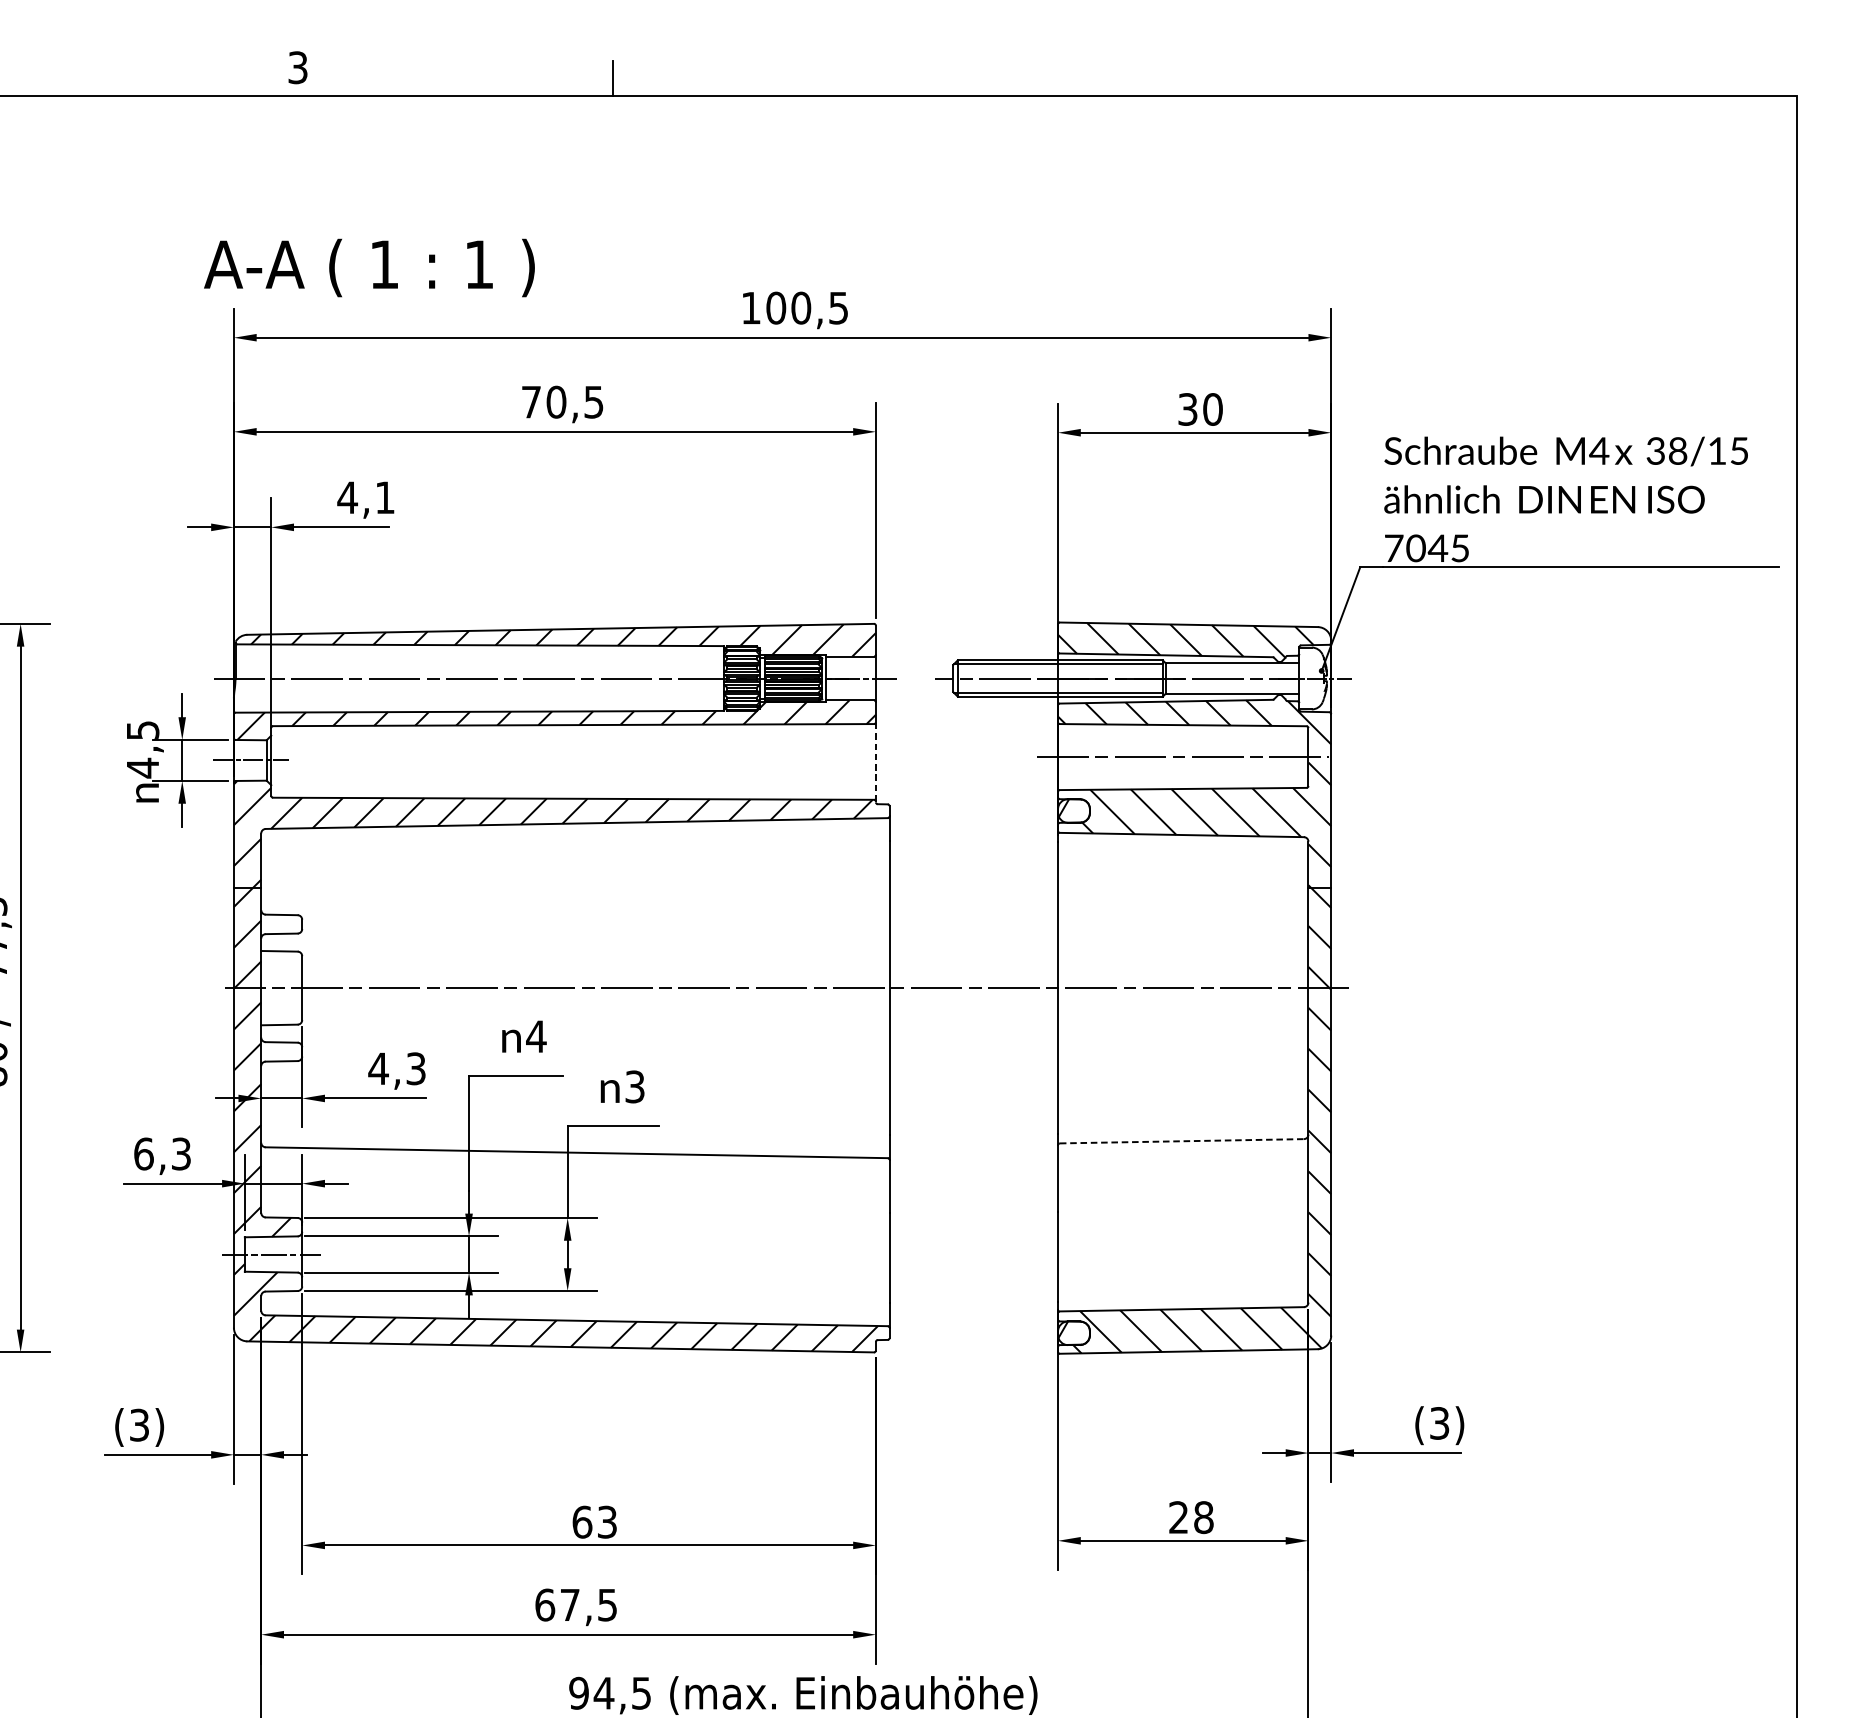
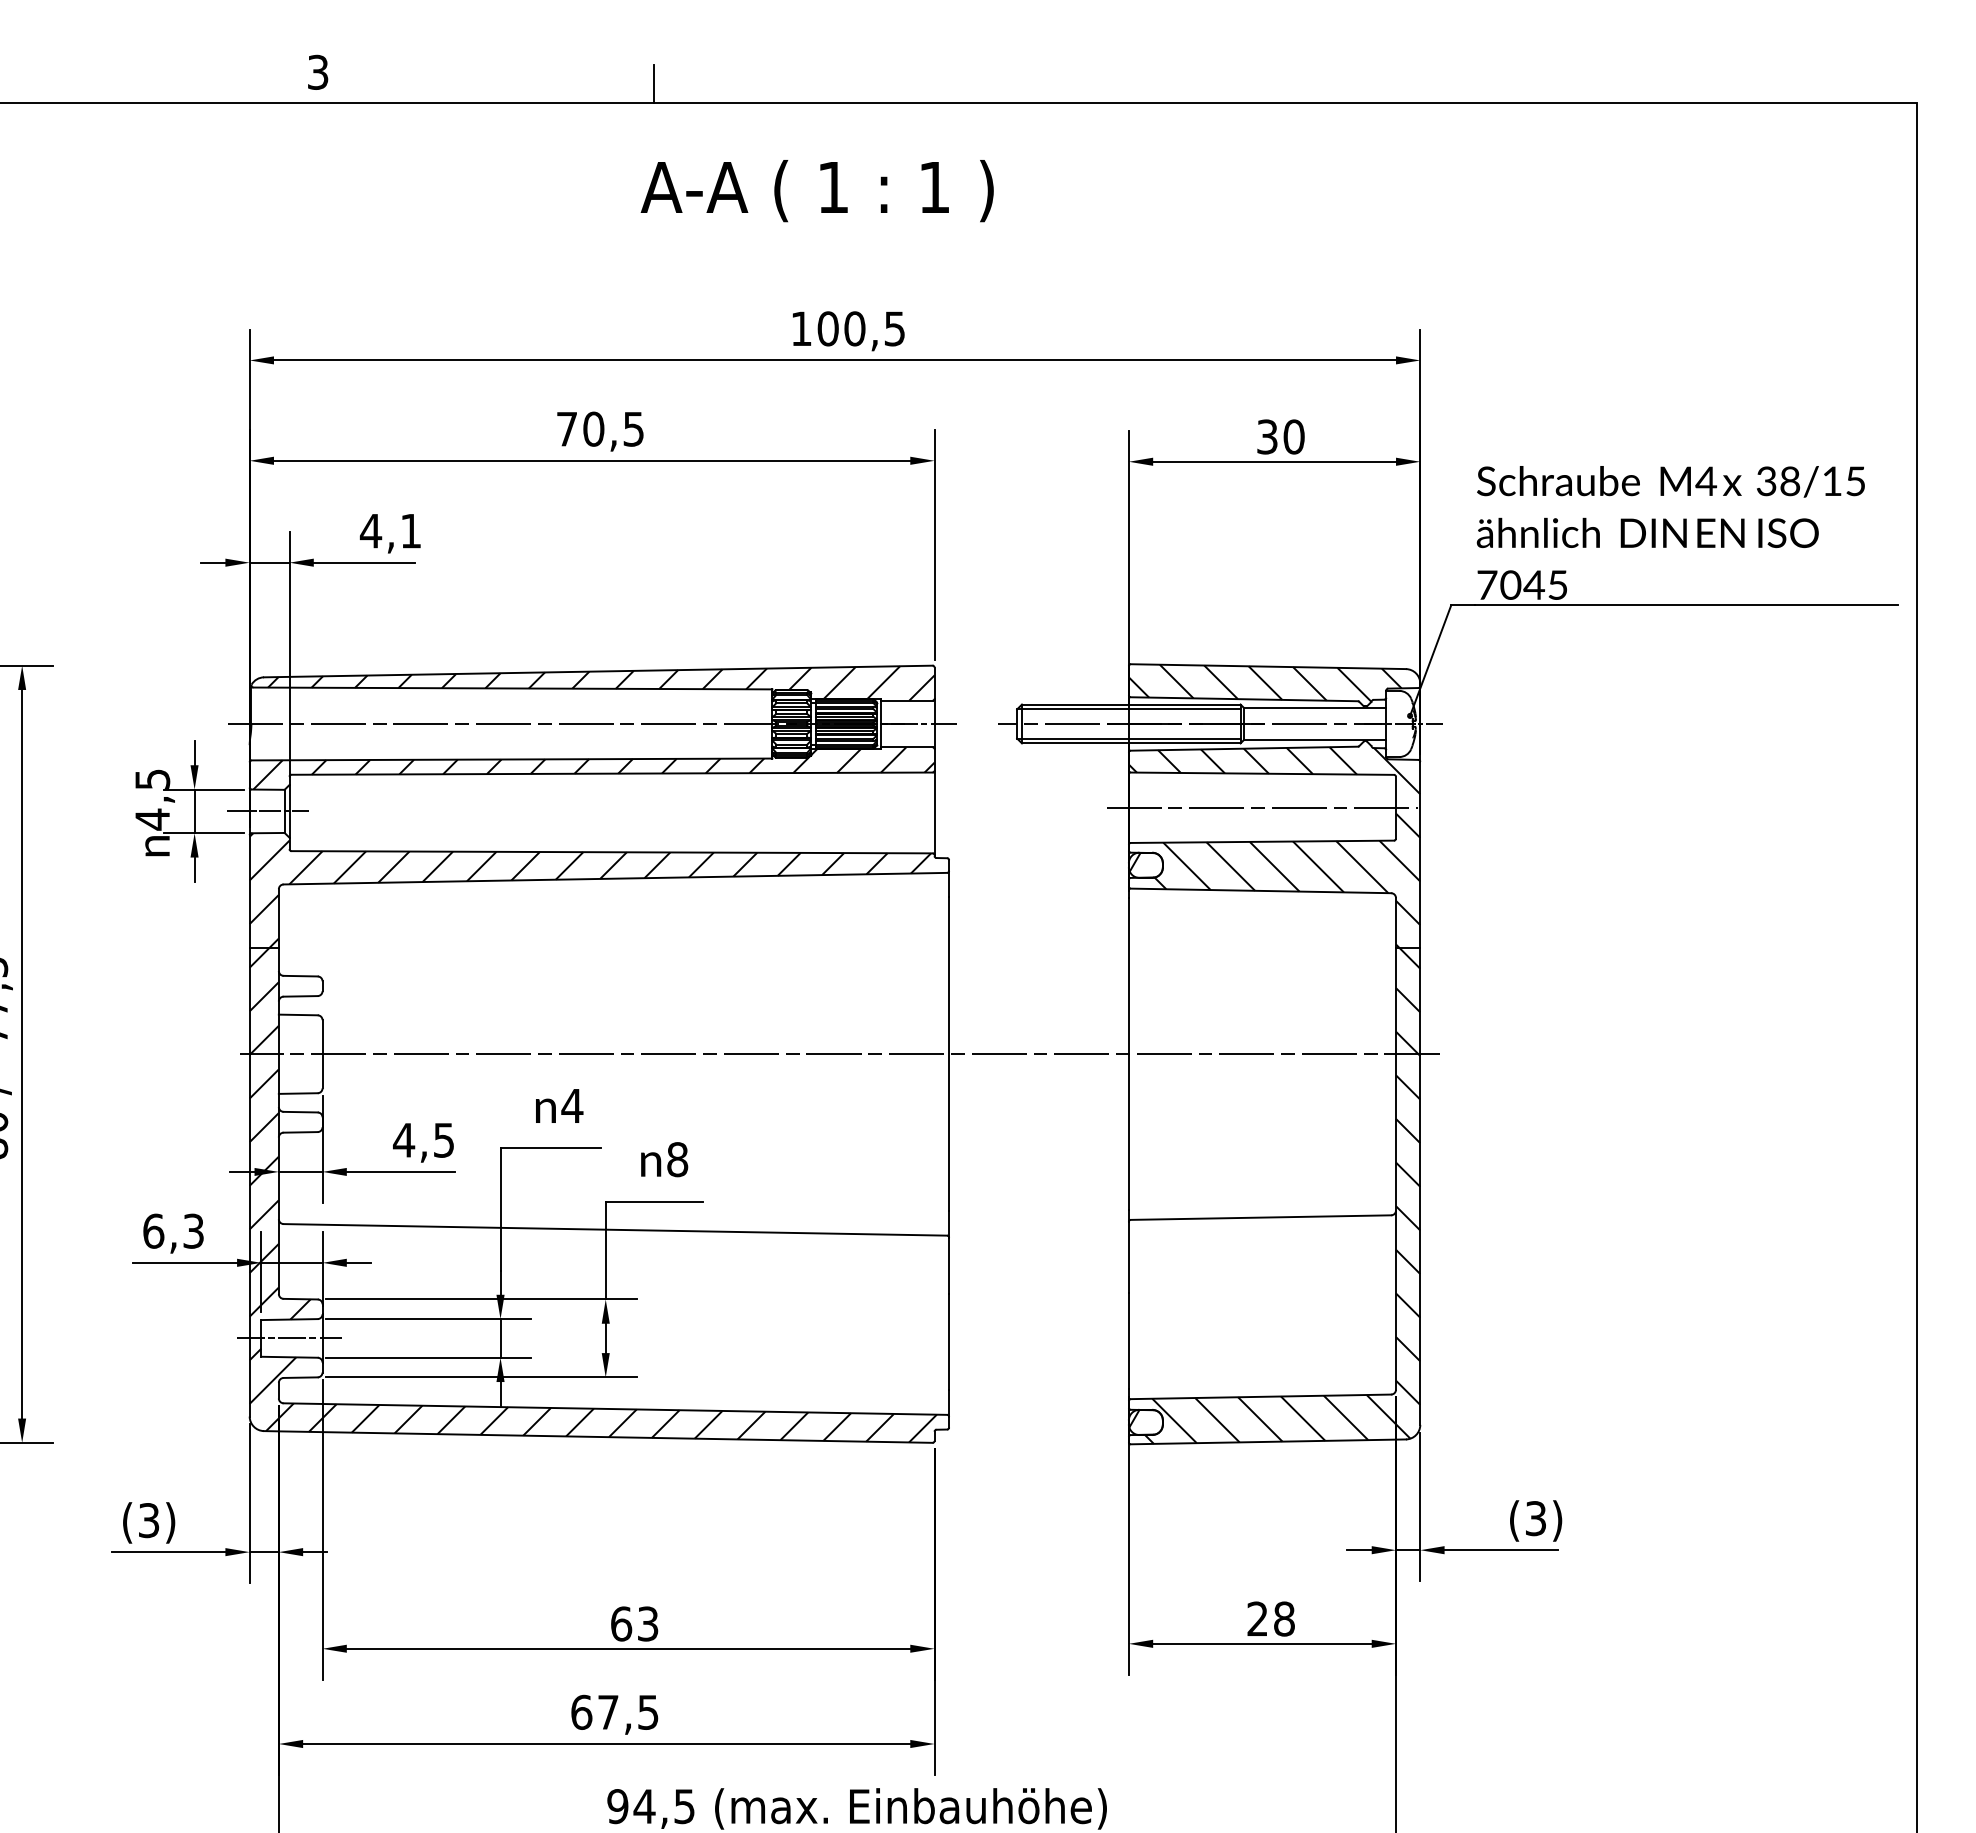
text: (368, 268) -> (816, 191), moved
line: (875, 761) -> (934, 812), dashed -> solid
text: (416, 1068) -> (444, 1139), 4,3 -> 4,5
text: (634, 1086) -> (677, 1159), 3 -> 8
line: (1182, 1141) -> (1261, 1217), dashed -> solid

